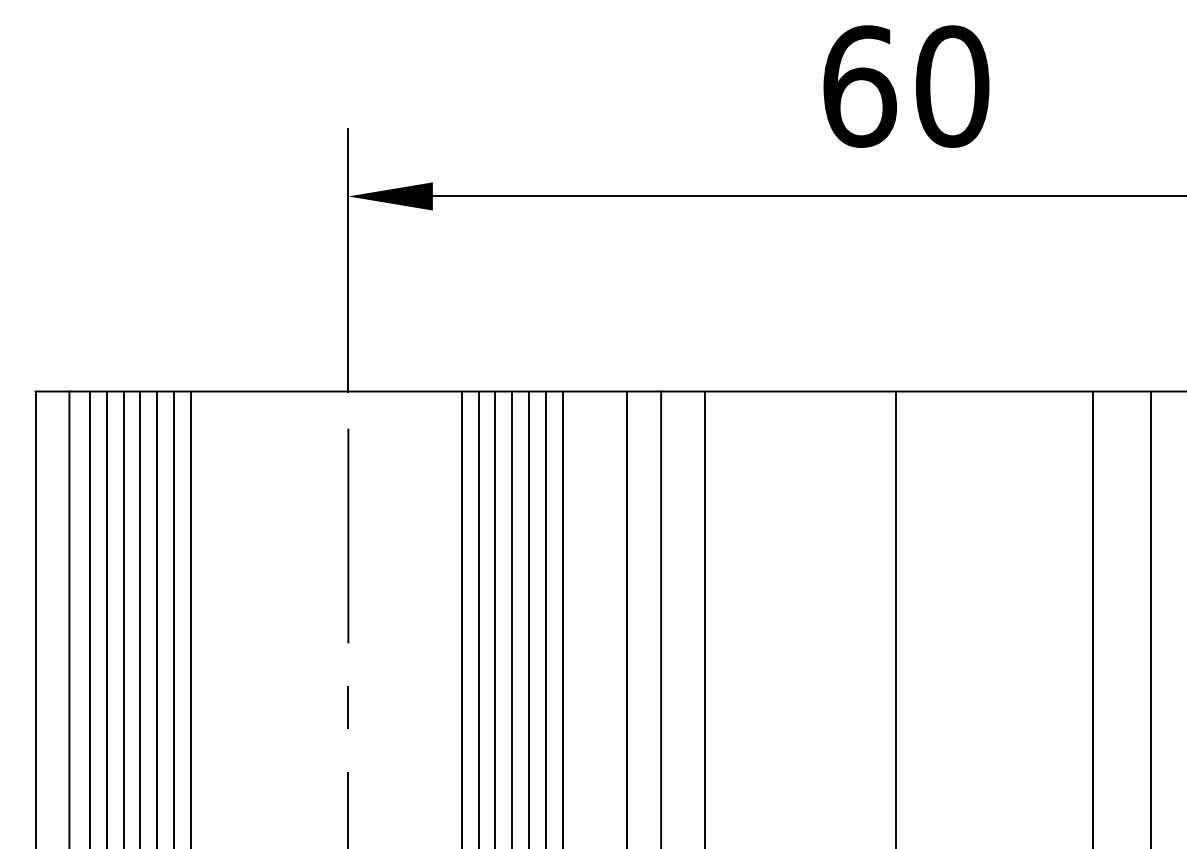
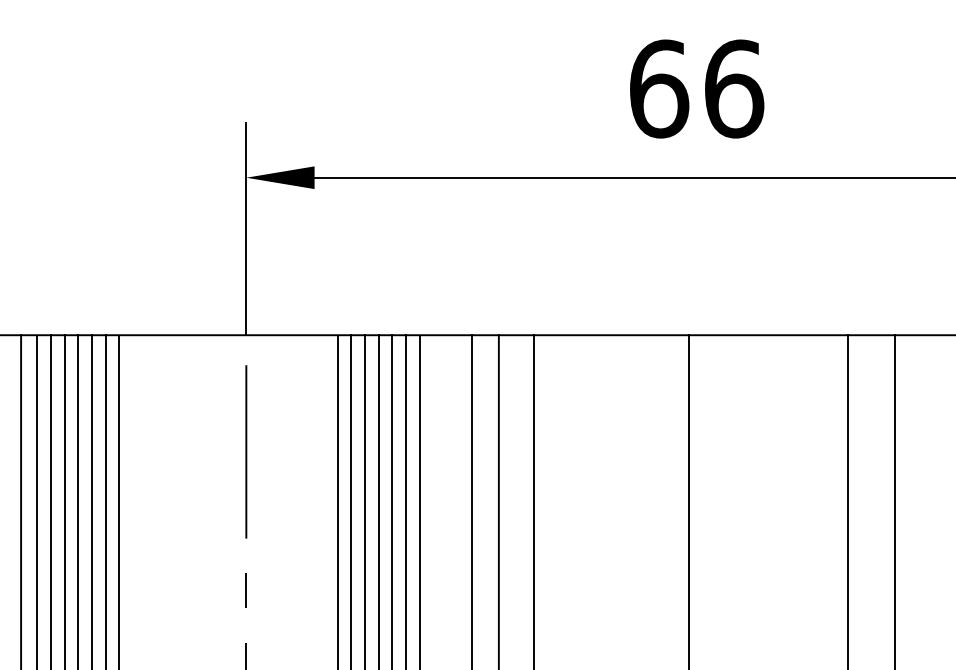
text: (952, 86) -> (734, 88), 60 -> 66

